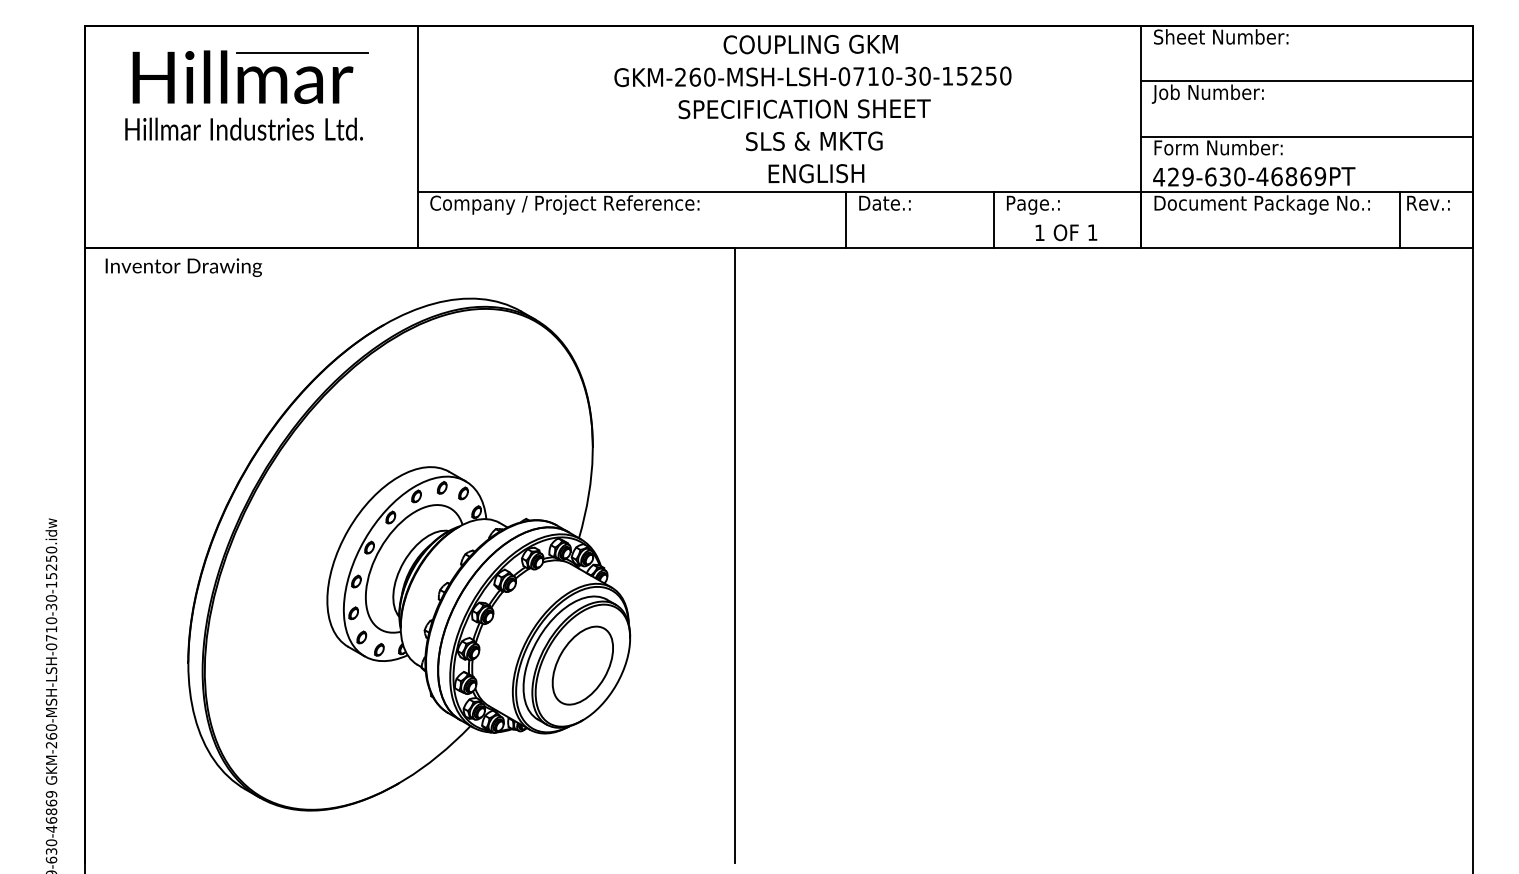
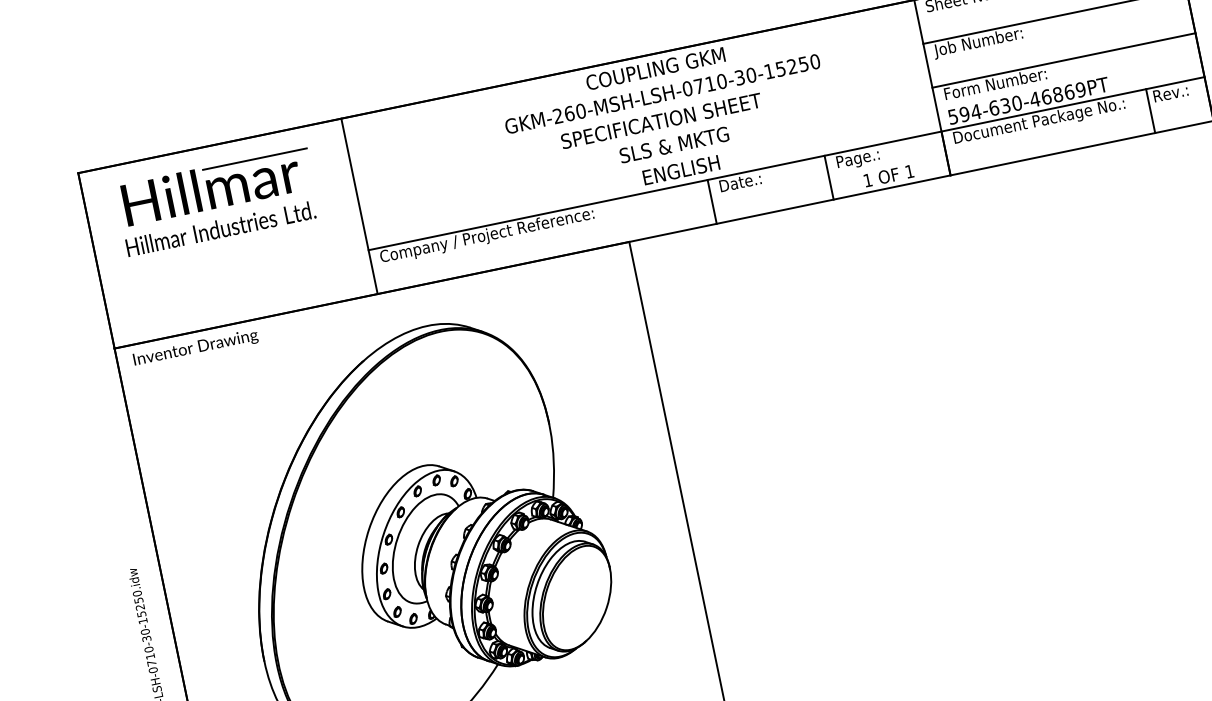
text: (1173, 176) -> (964, 113), 429-630-46869PT -> 594-630-46869PT
part: (582, 665) -> (576, 597), removed

